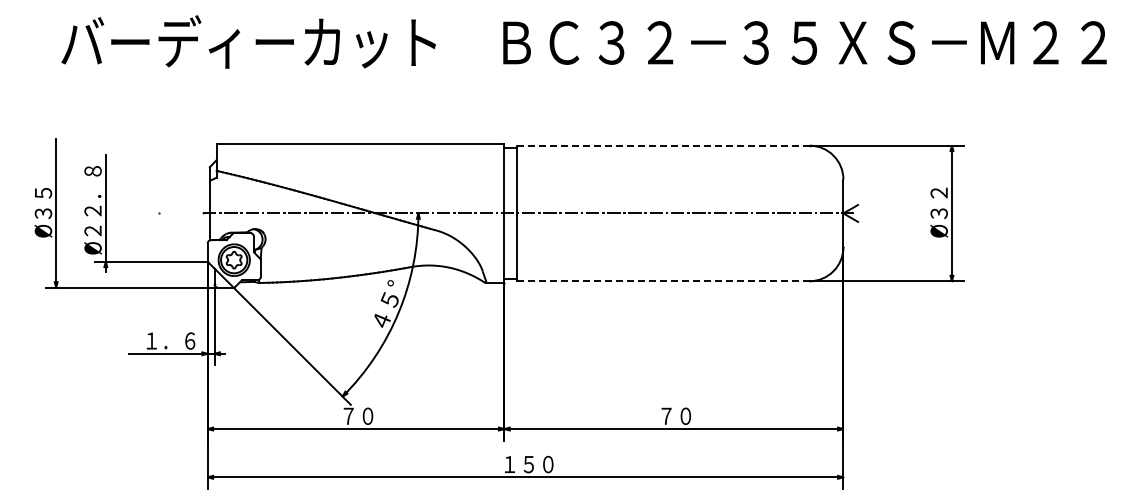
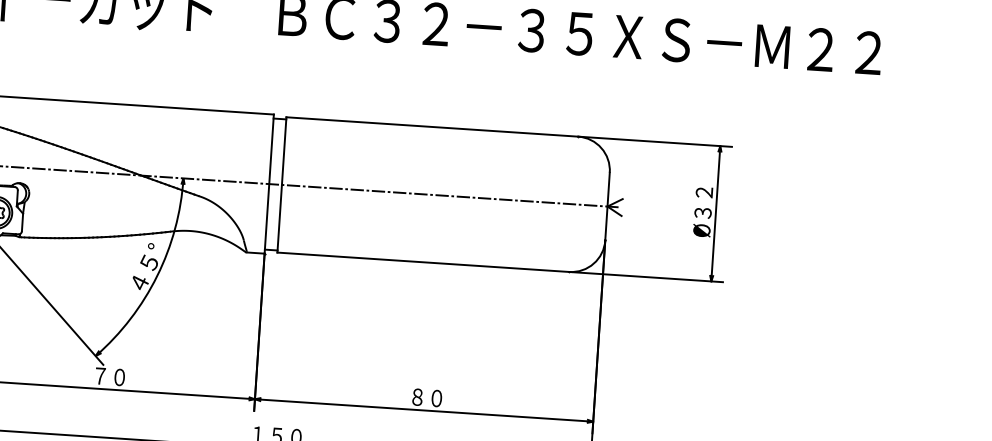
line: (663, 145) -> (432, 126), dashed -> solid
line: (663, 281) -> (423, 262), dashed -> solid
text: (666, 415) -> (417, 396), ７０ -> ８０

